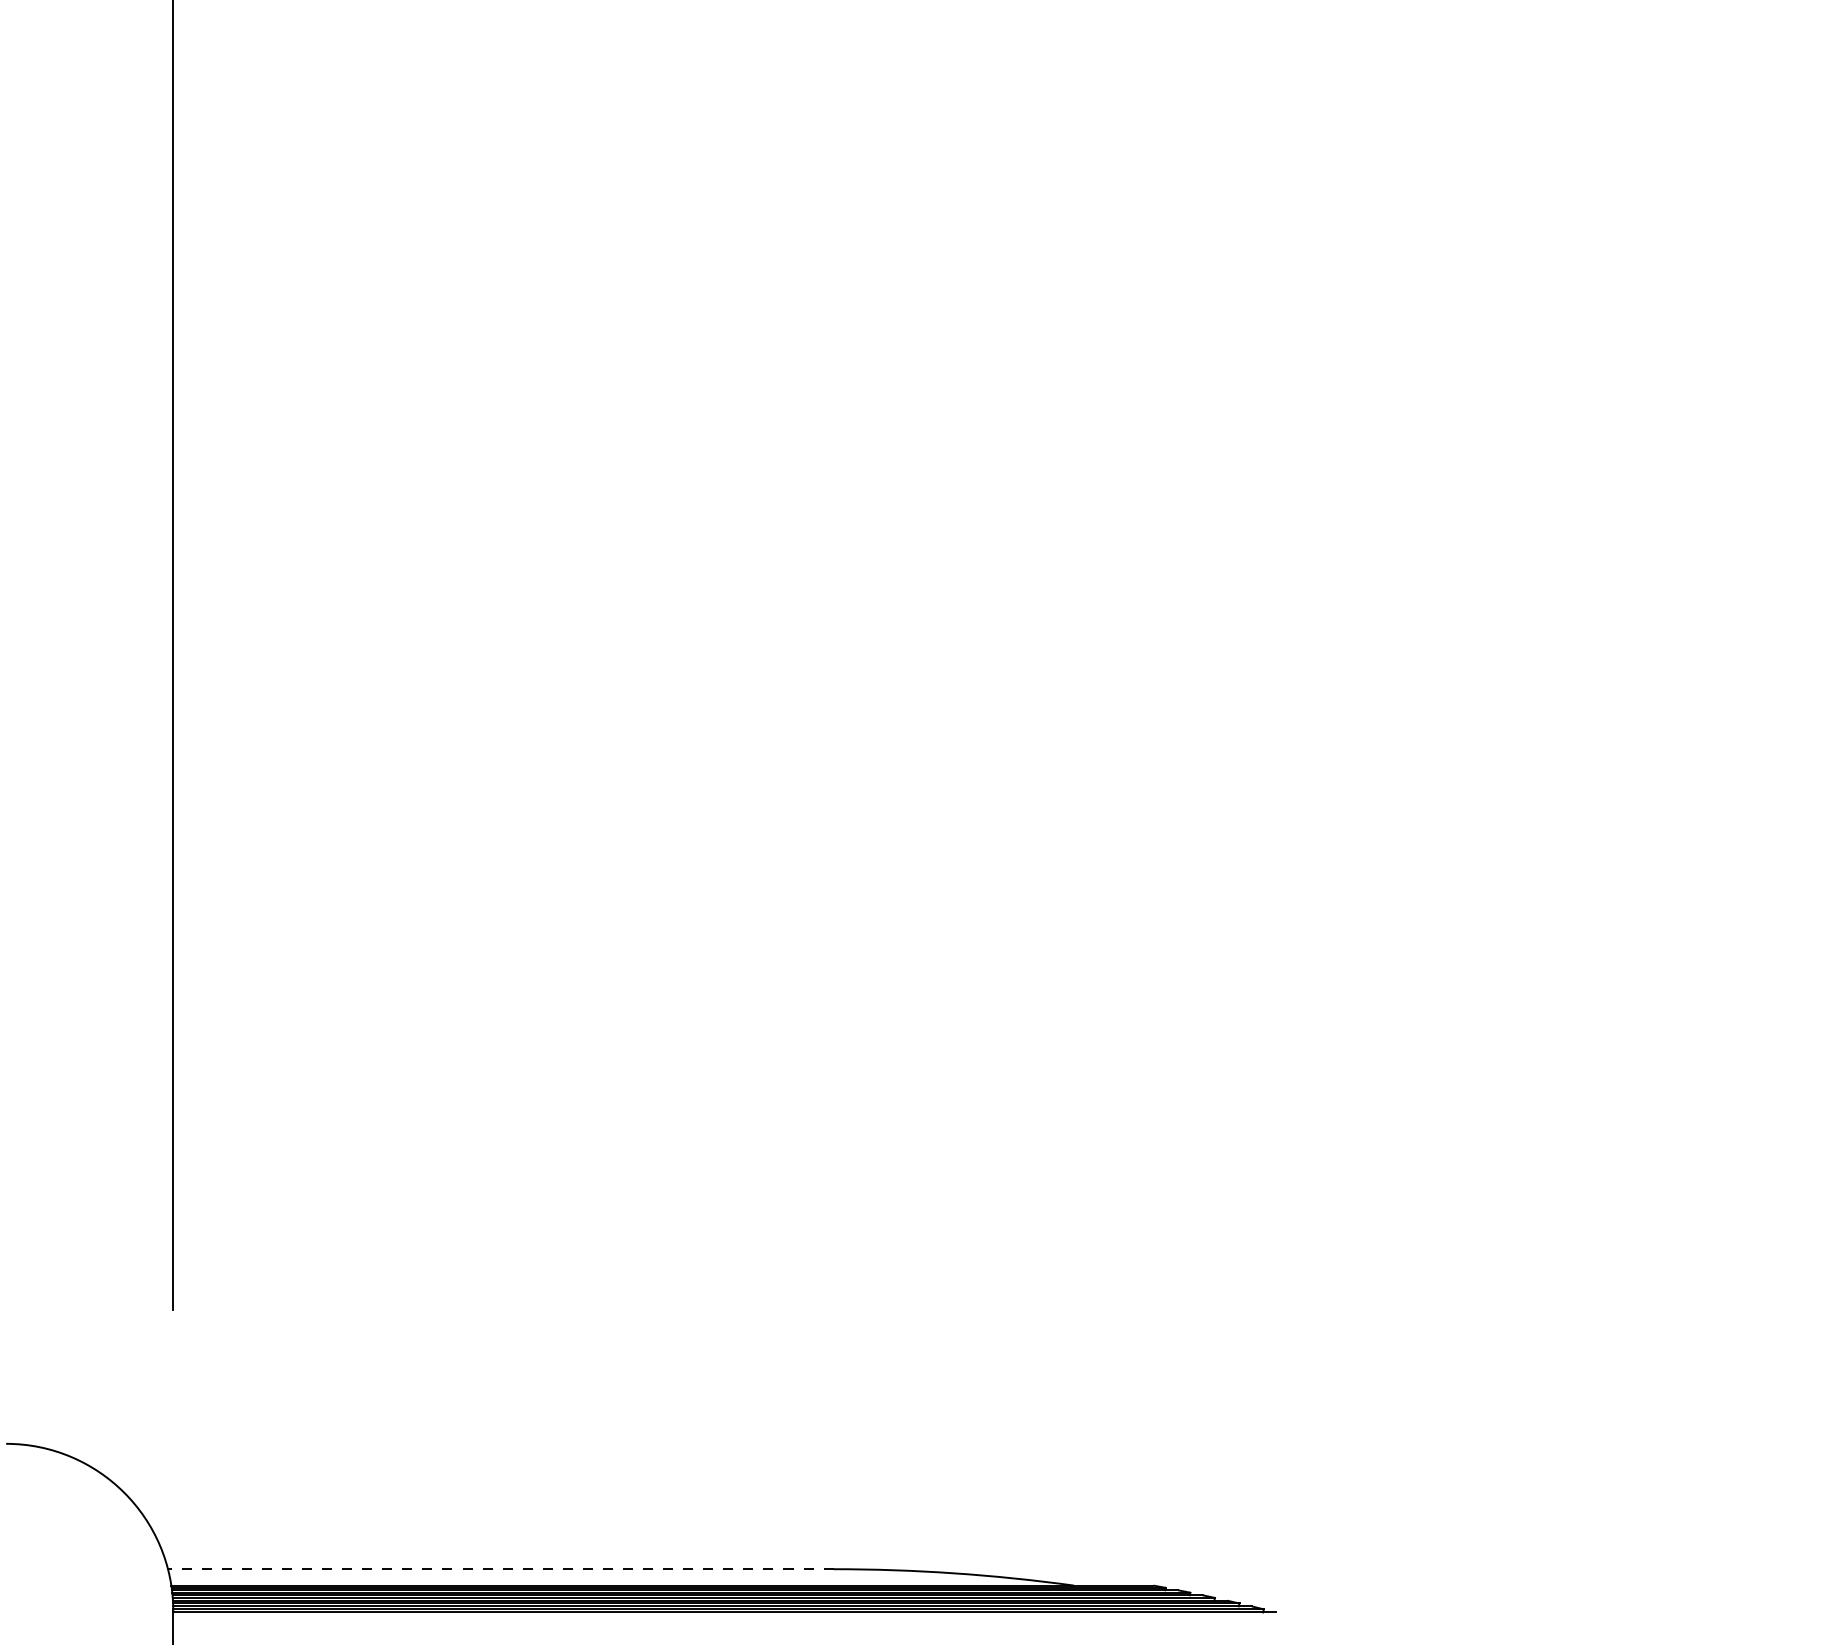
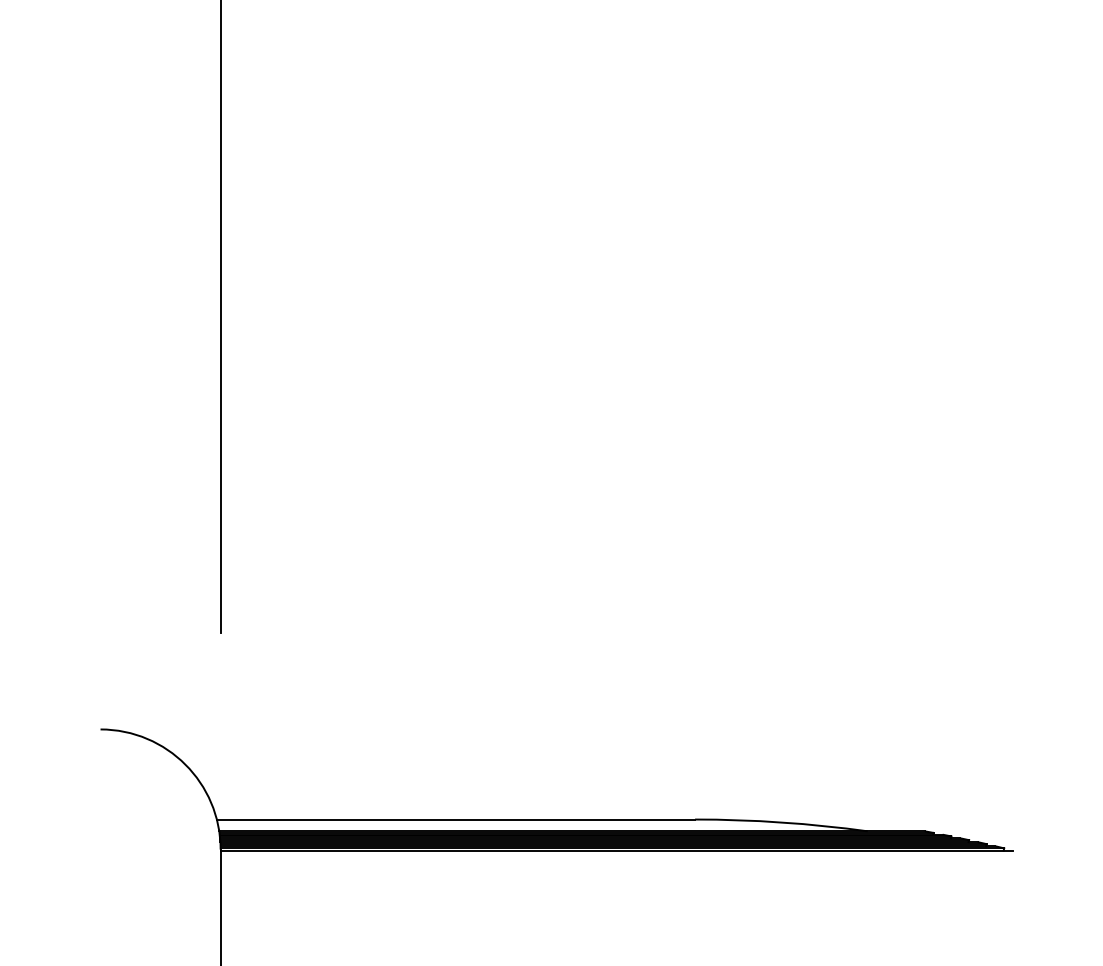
line: (500, 1569) -> (455, 819), dashed -> solid

